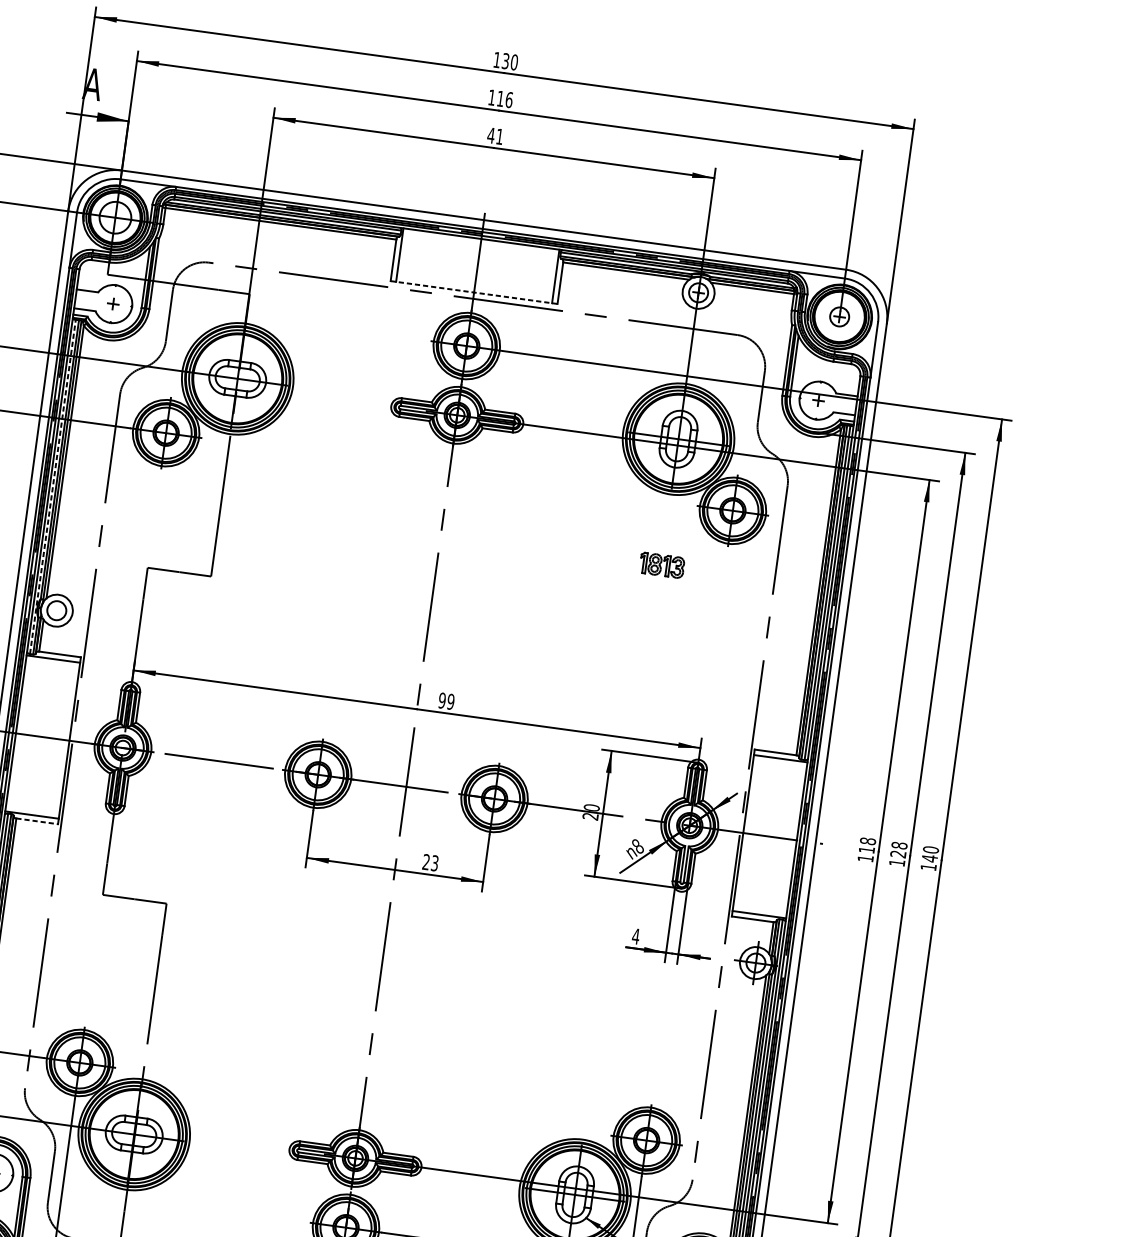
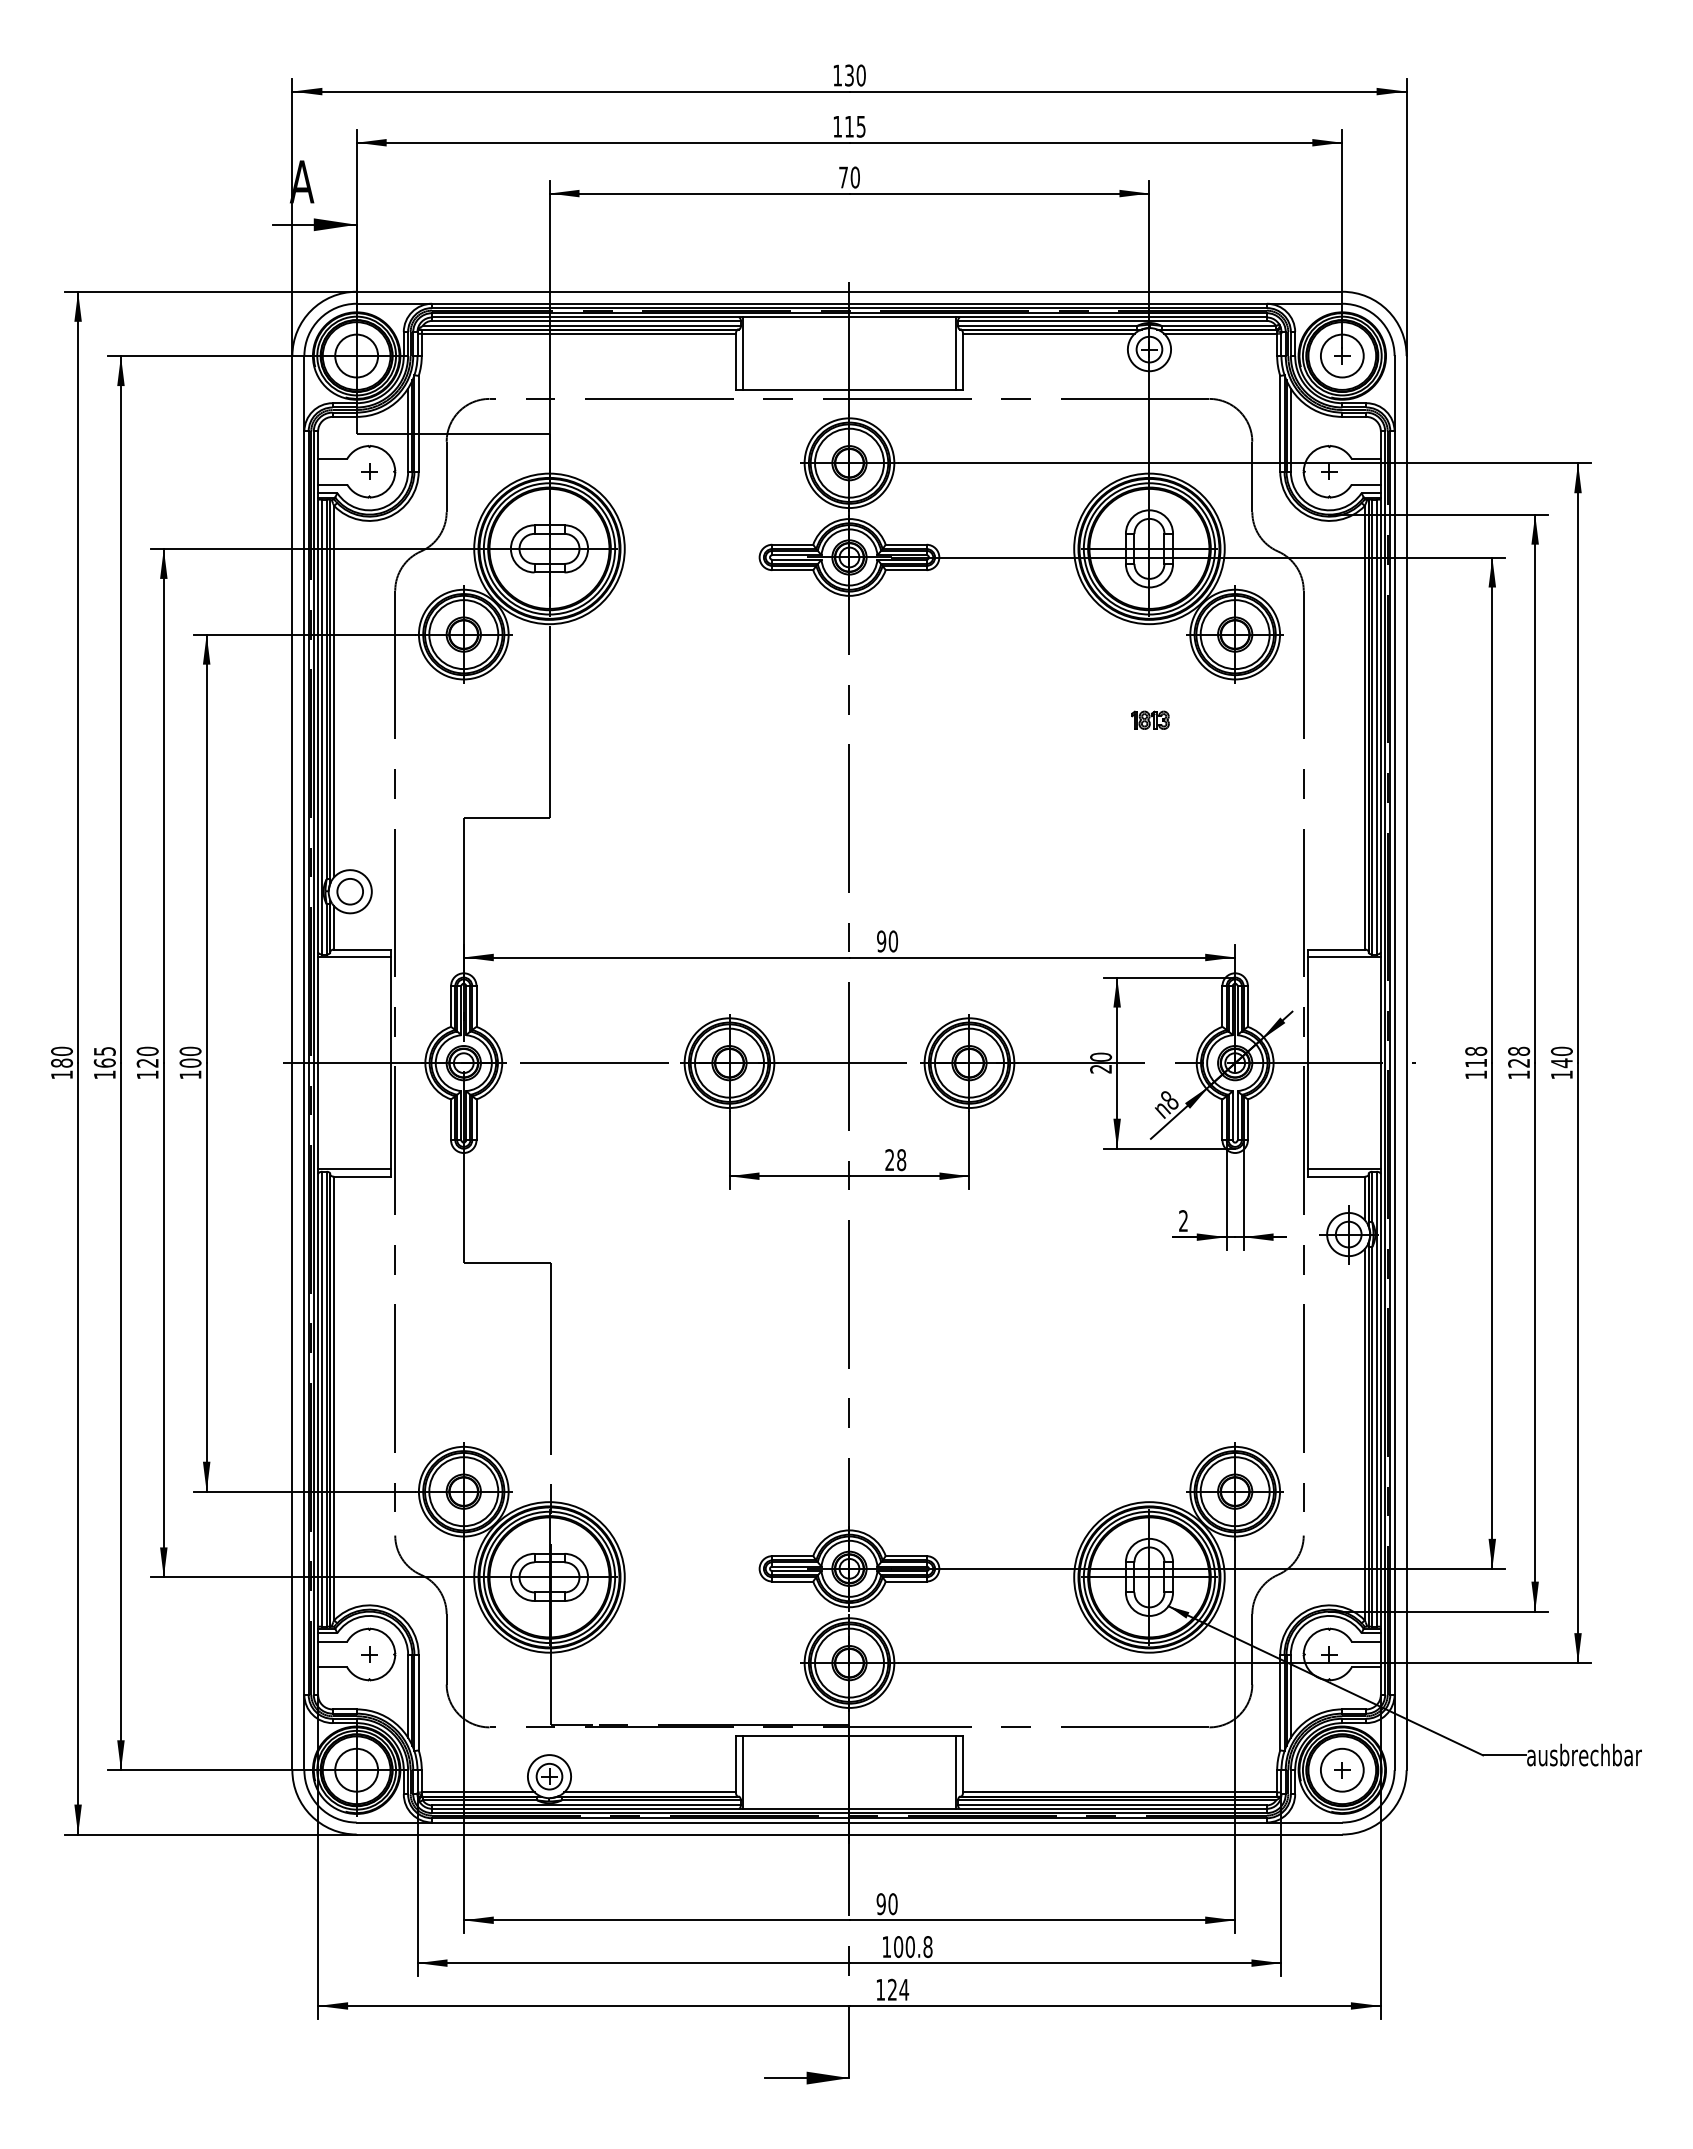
text: (508, 99) -> (860, 126), 116 -> 115
text: (494, 136) -> (848, 177), 41 -> 70
line: (474, 292) -> (849, 390), dashed -> solid
circle: (839, 316) -> (1341, 355), size x1.67
line: (53, 486) -> (322, 726), dashed -> solid
part: (662, 564) -> (1150, 719), size x0.62
text: (450, 701) -> (892, 941), 99 -> 90
line: (37, 821) -> (363, 1176), dashed -> solid
text: (434, 863) -> (901, 1160), 23 -> 28
text: (635, 936) -> (1183, 1220), 4 -> 2

